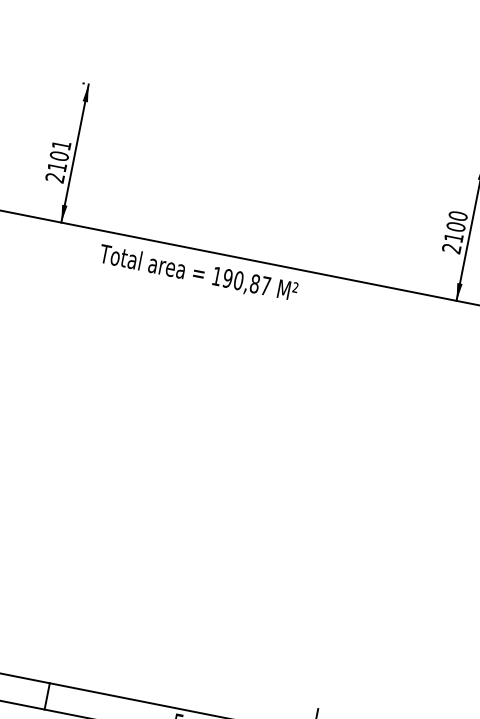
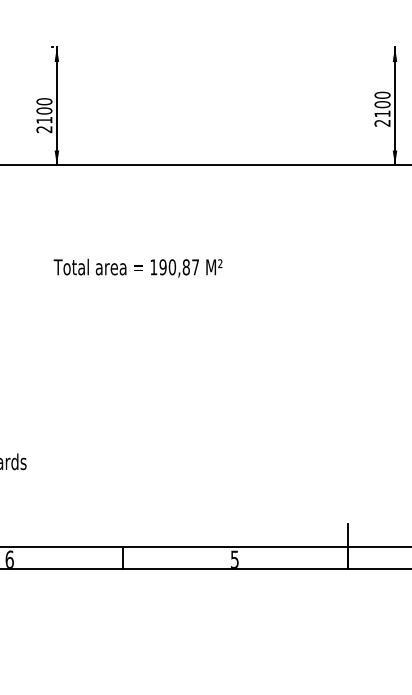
text: (61, 145) -> (44, 101), 2101 -> 2100
text: (197, 272) -> (137, 267), moved

